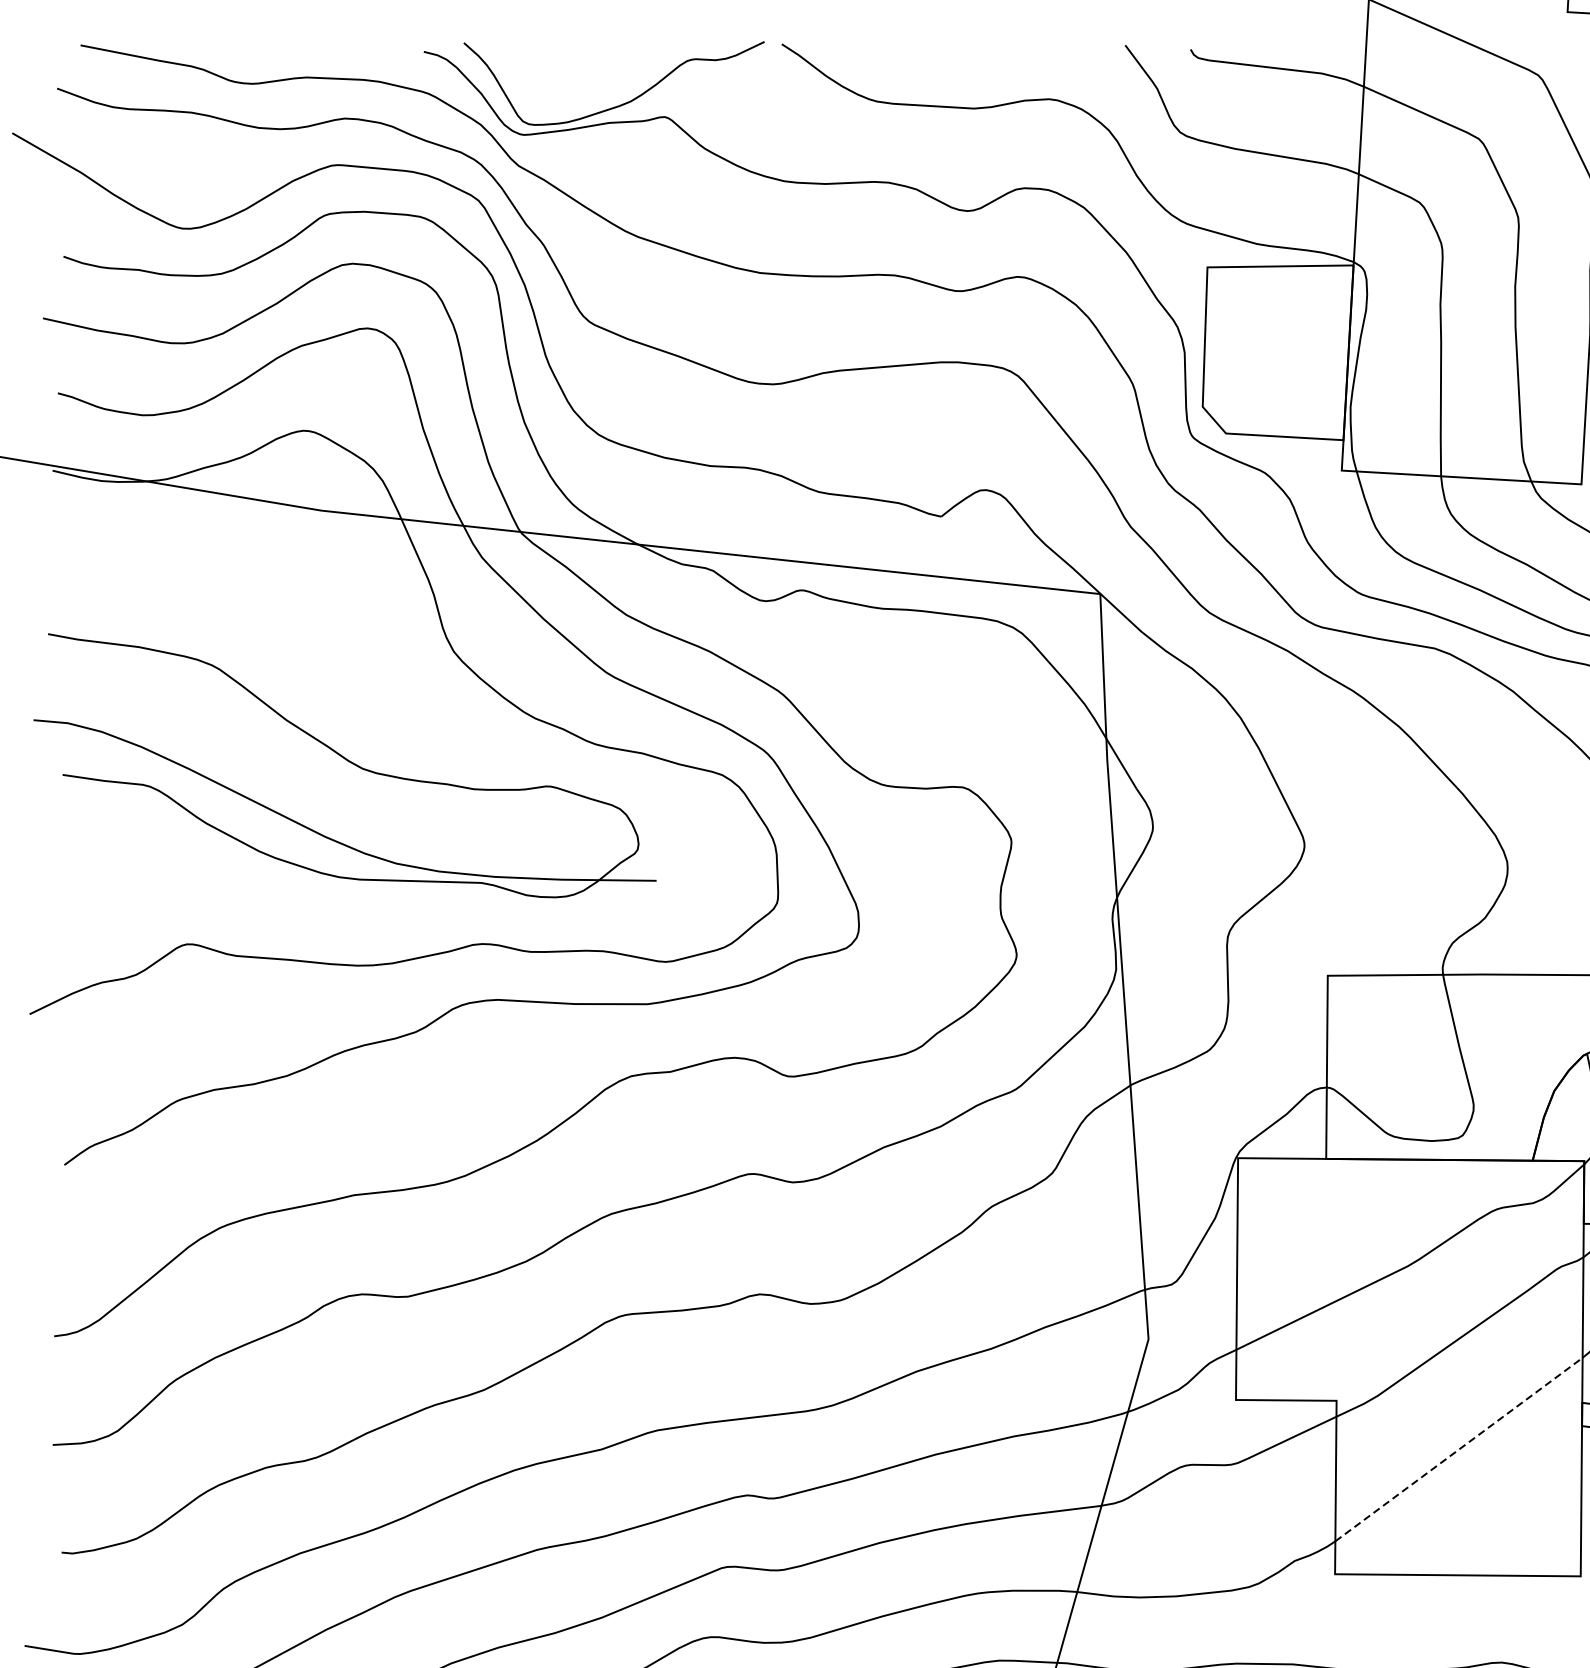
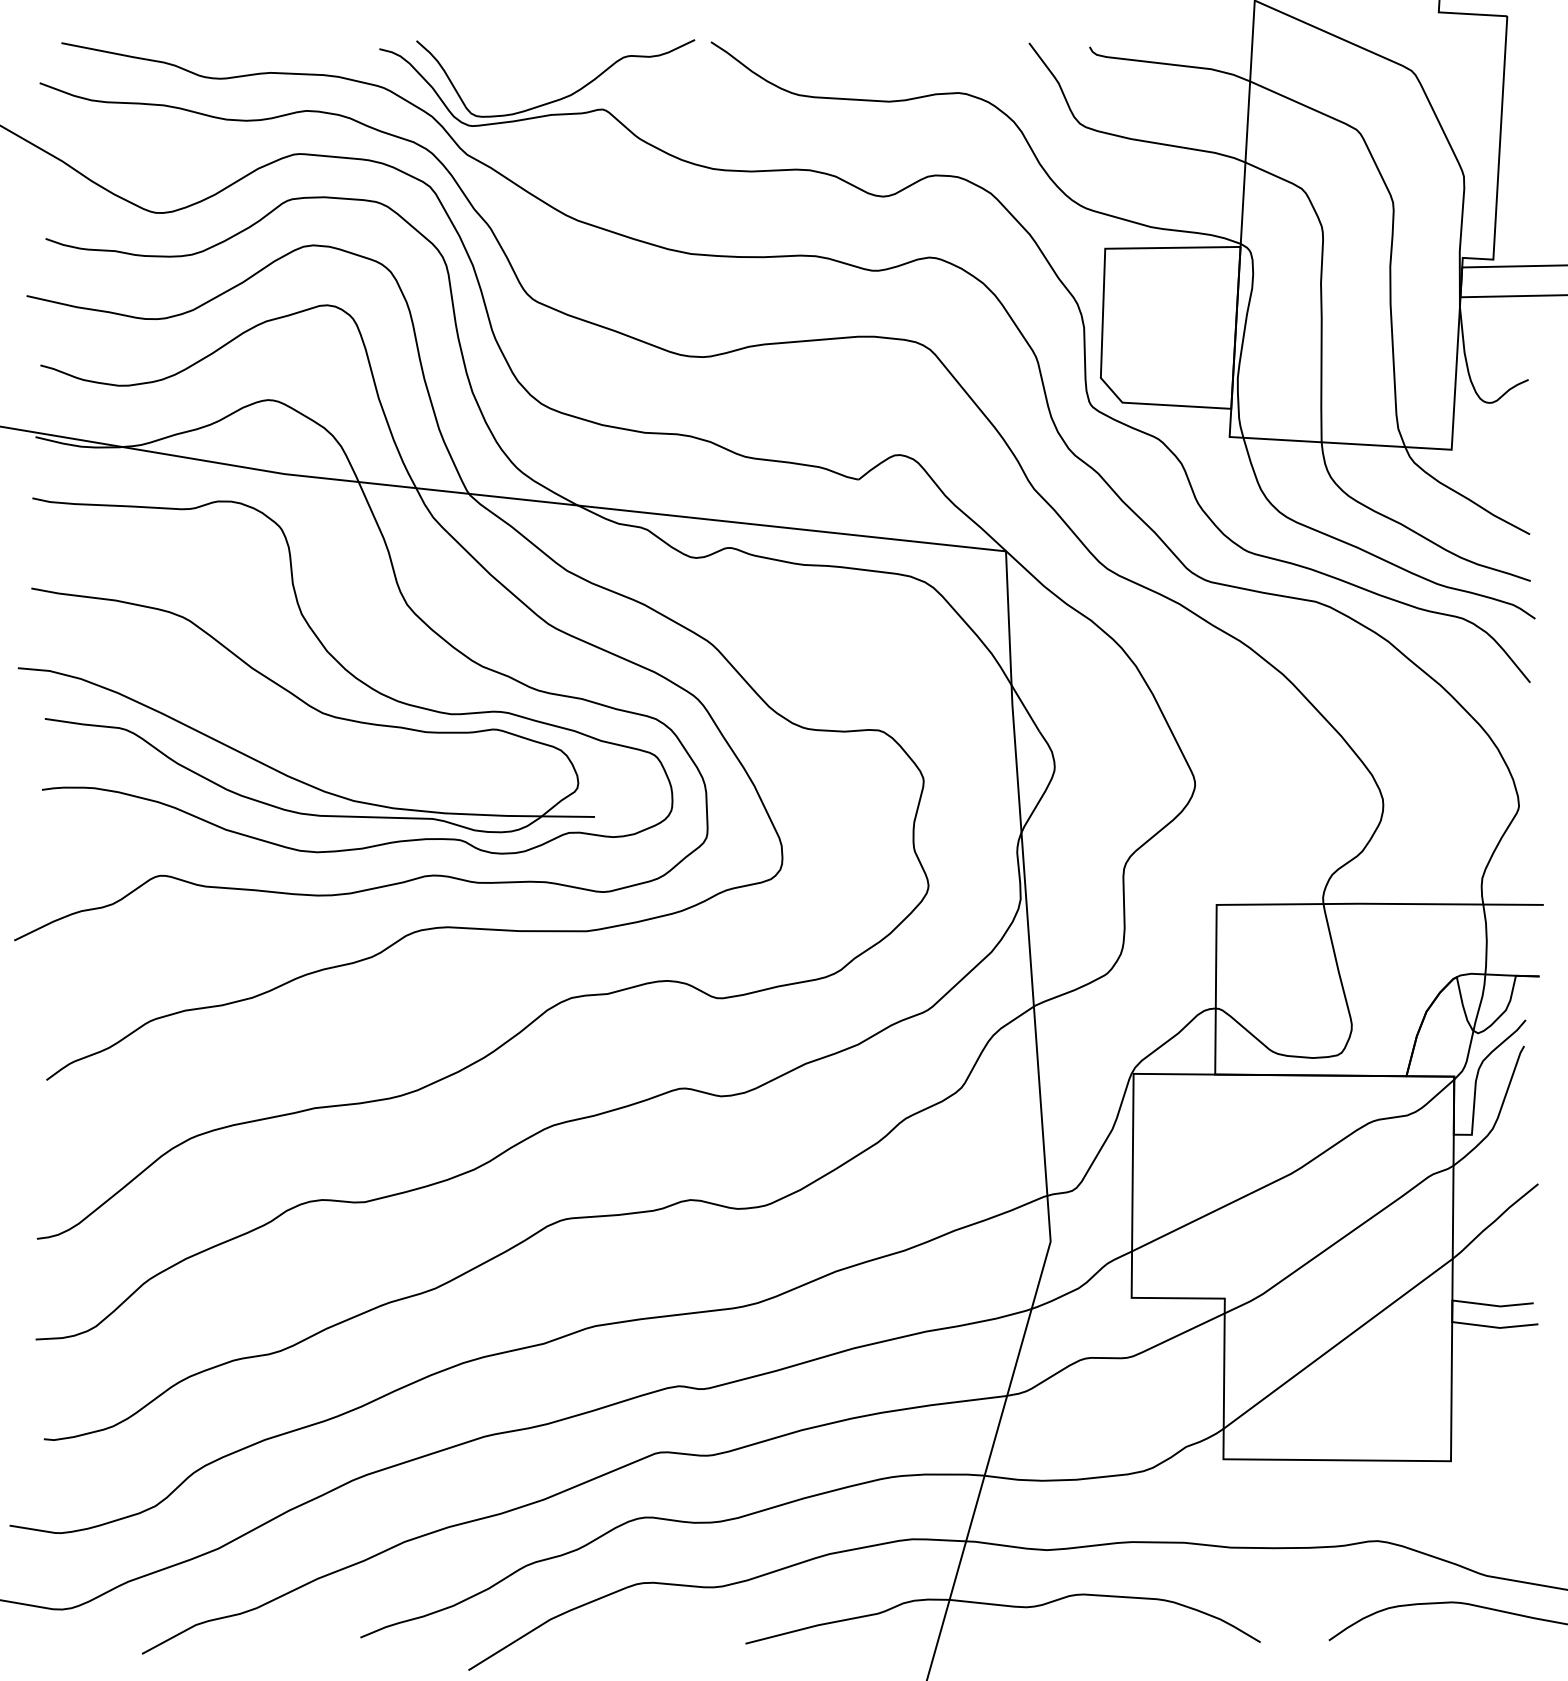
curve: (394, 728) -> (352, 675), added
line: (1459, 1449) -> (1338, 1343), dashed -> solid

